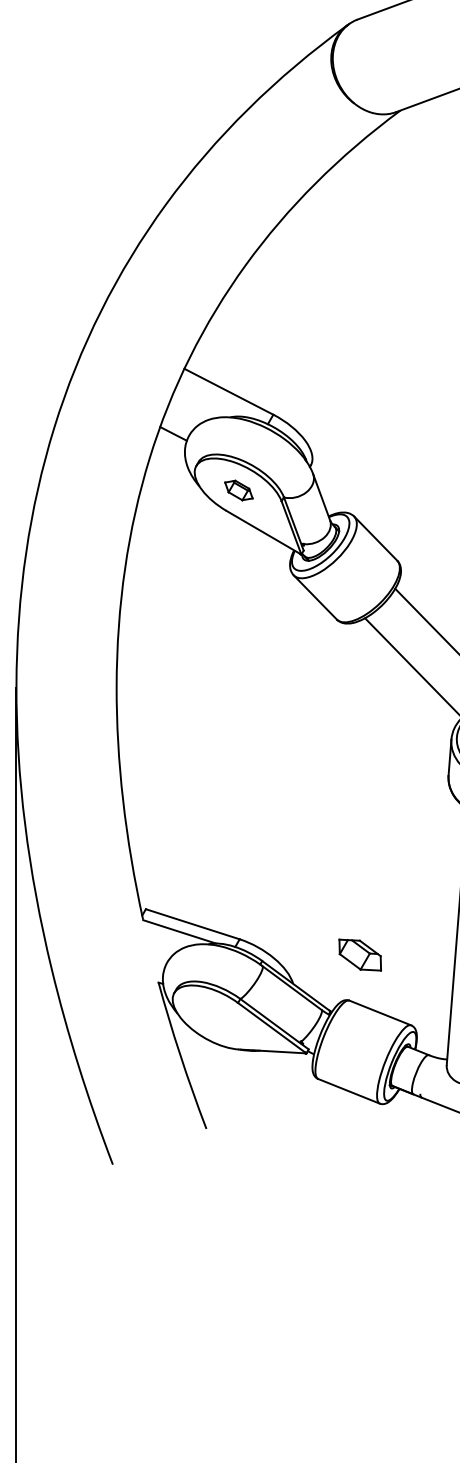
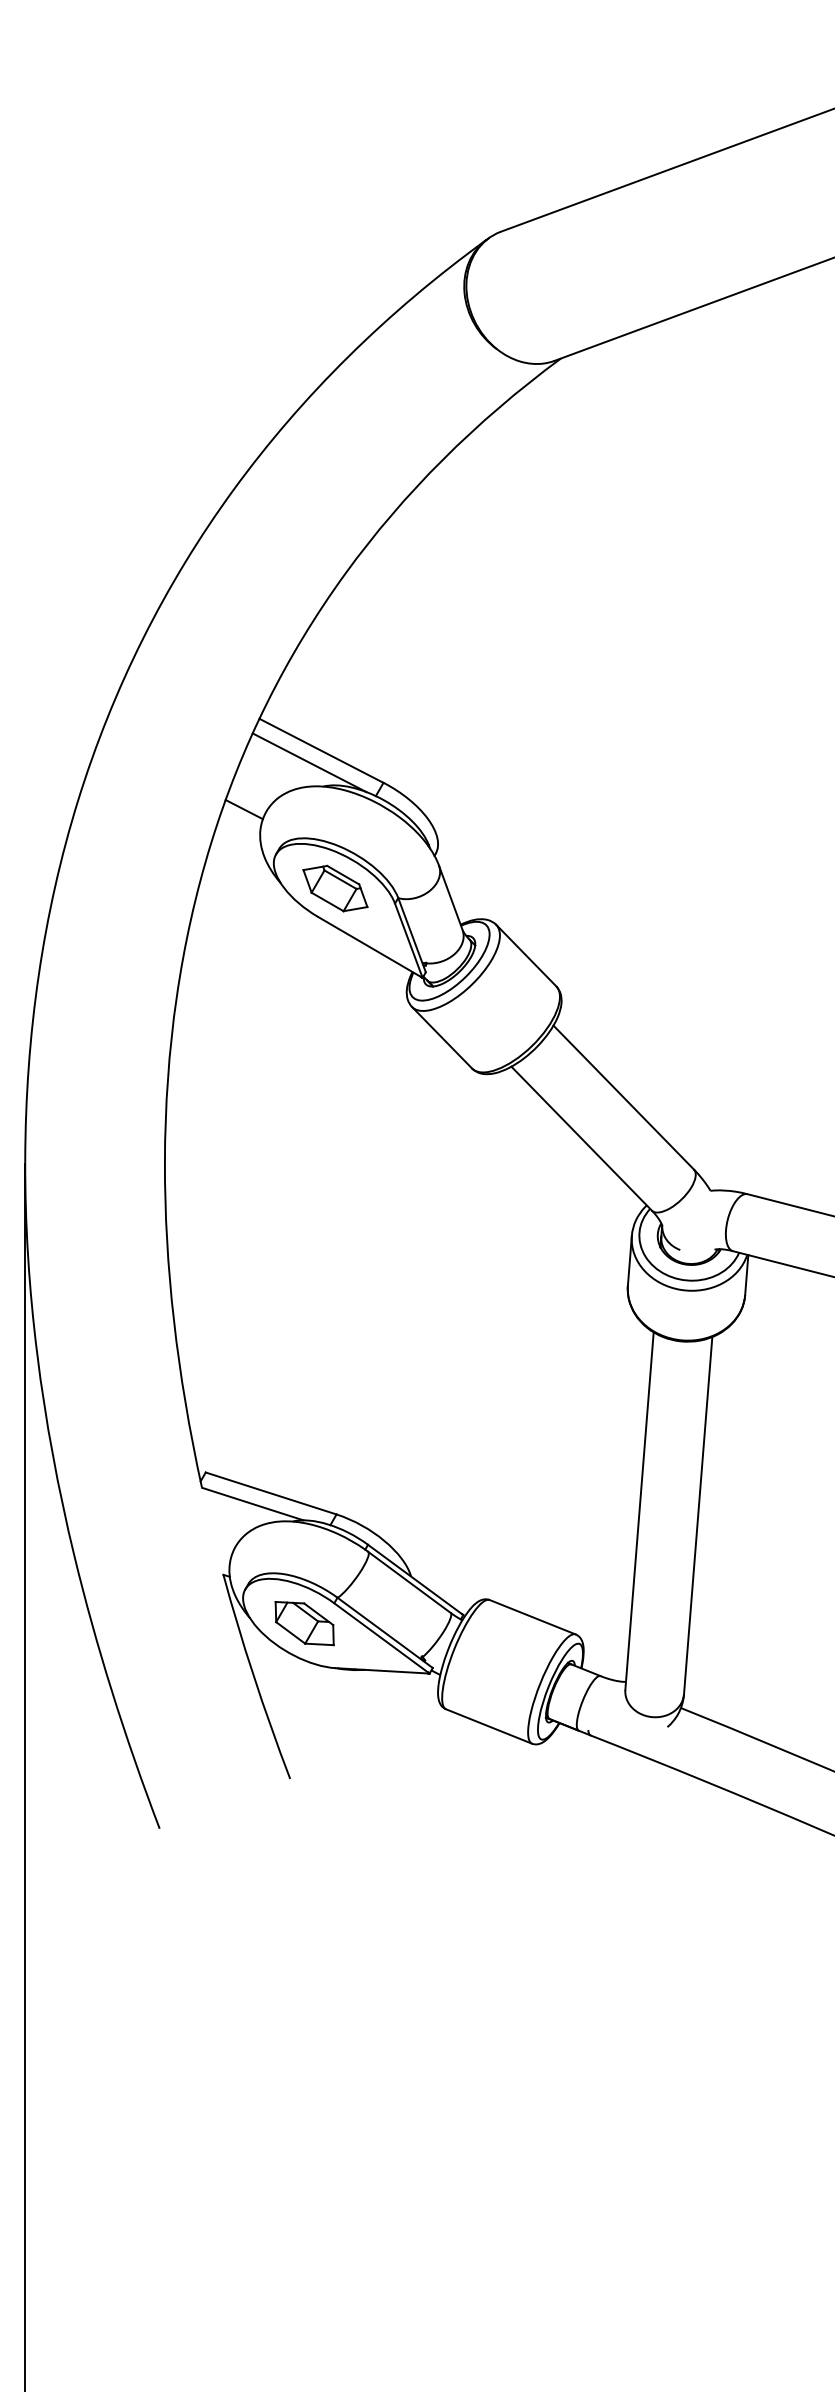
line: (220, 400) -> (309, 762), added
part: (238, 490) -> (335, 888), size x1.67
part: (360, 955) -> (304, 1623), moved

